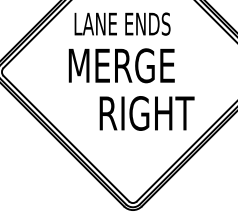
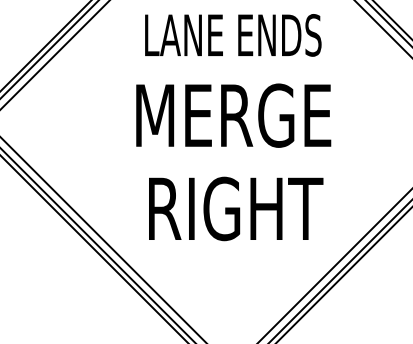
text: (122, 23) -> (233, 34), moved
text: (121, 65) -> (233, 115), moved
text: (146, 113) -> (234, 208), moved

